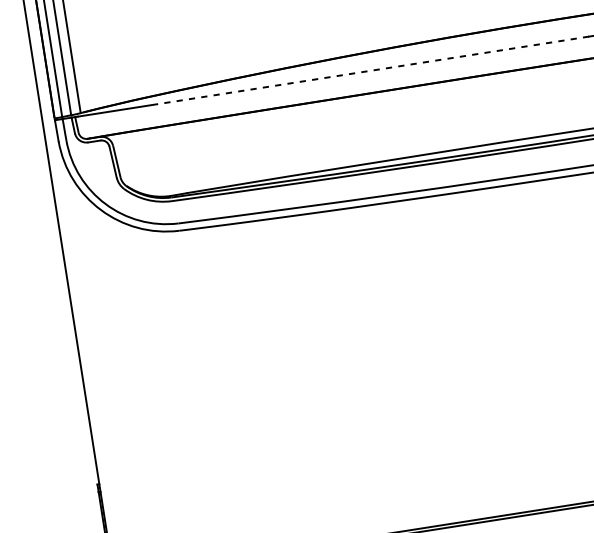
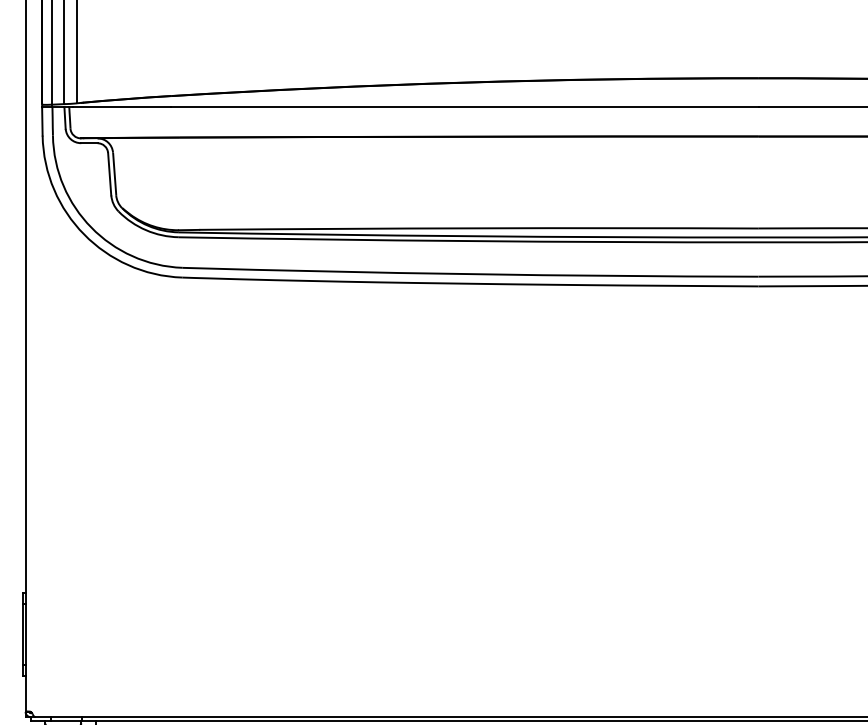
line: (370, 70) -> (465, 107), dashed -> solid

